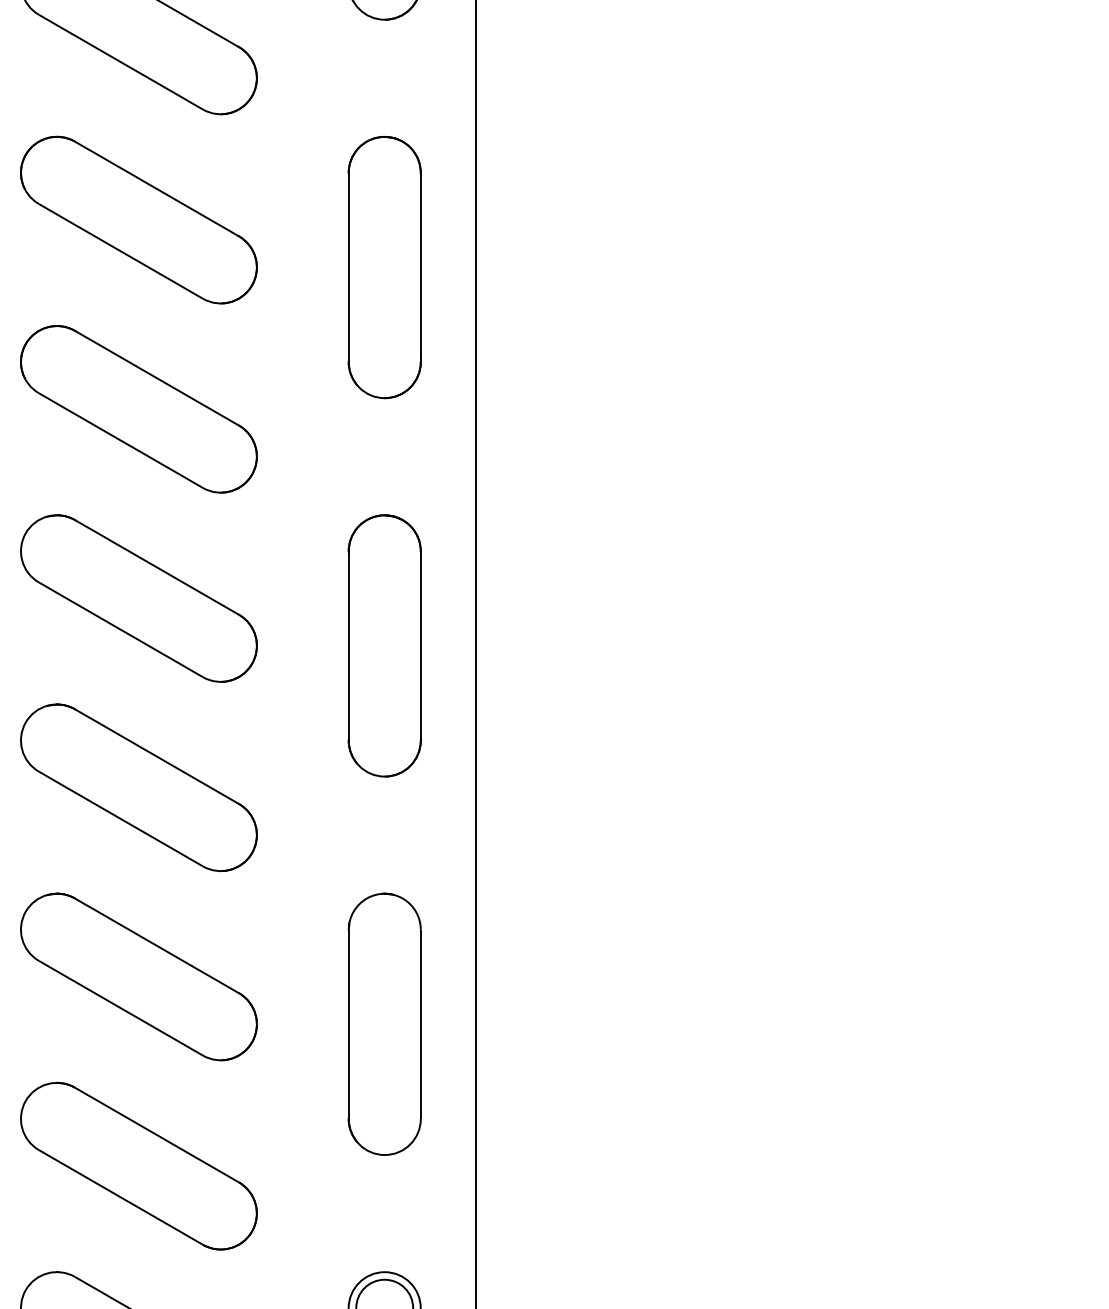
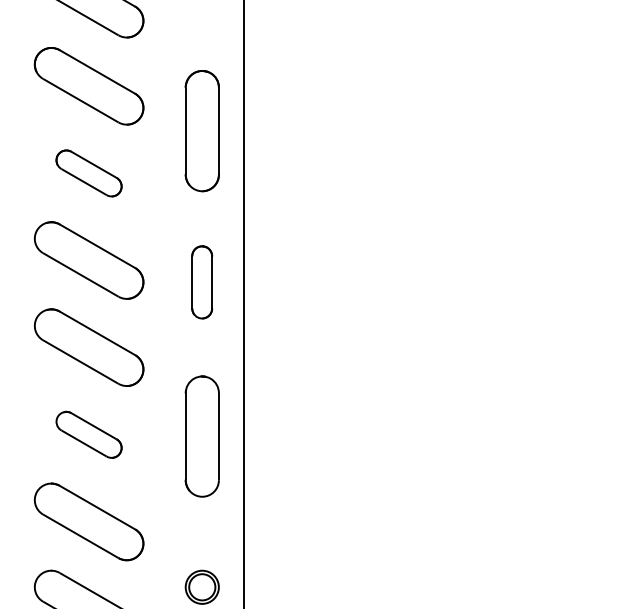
part: (382, 268) -> (201, 131), moved
part: (137, 409) -> (88, 173), size x0.6
part: (382, 646) -> (201, 282), size x0.6
part: (137, 976) -> (88, 434), size x0.6
part: (382, 1024) -> (201, 436), moved

